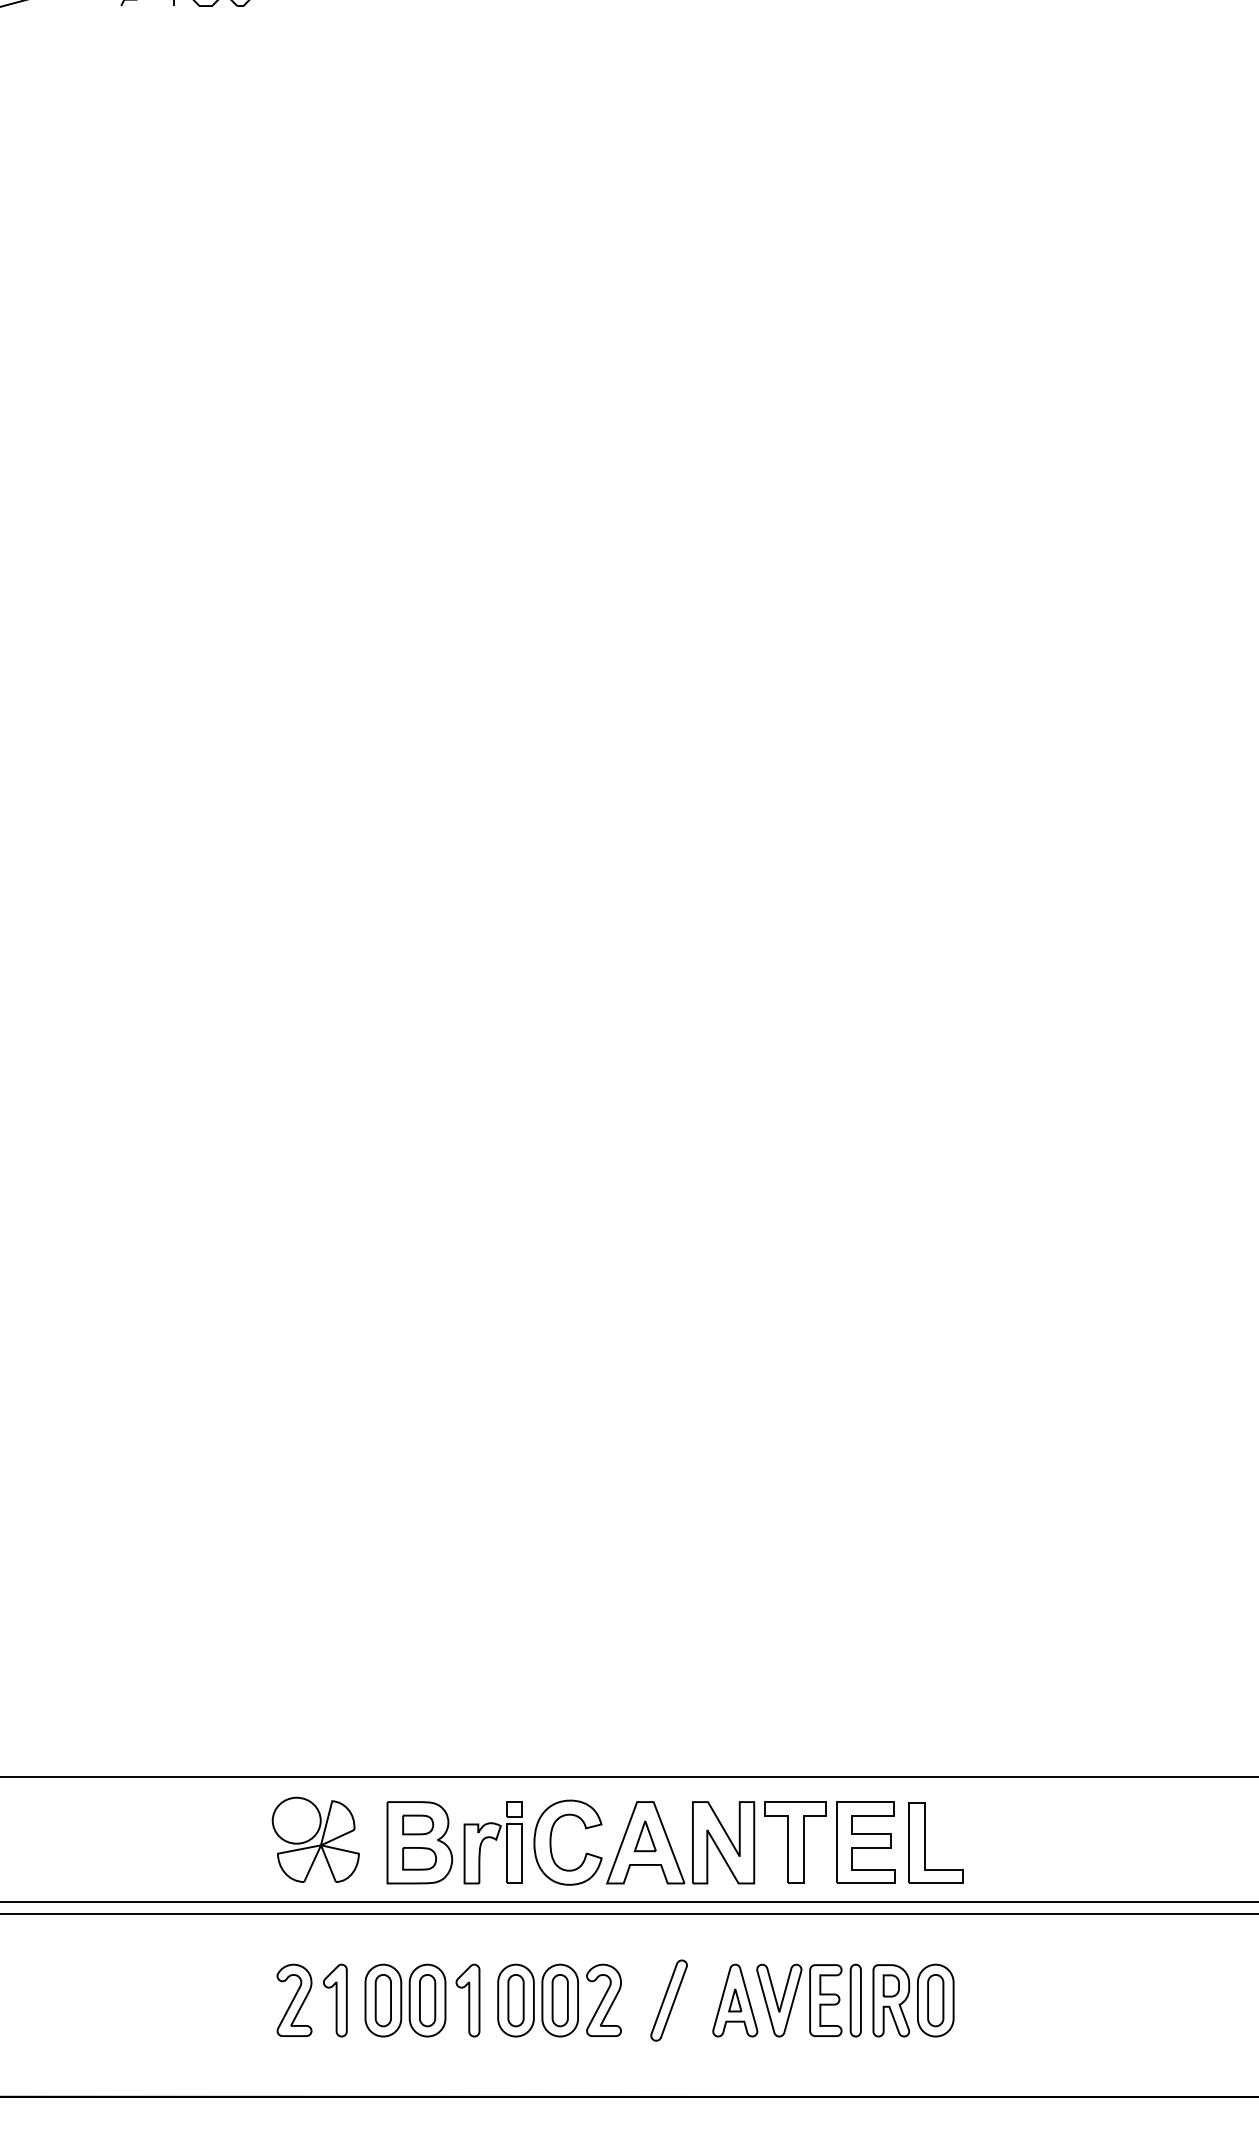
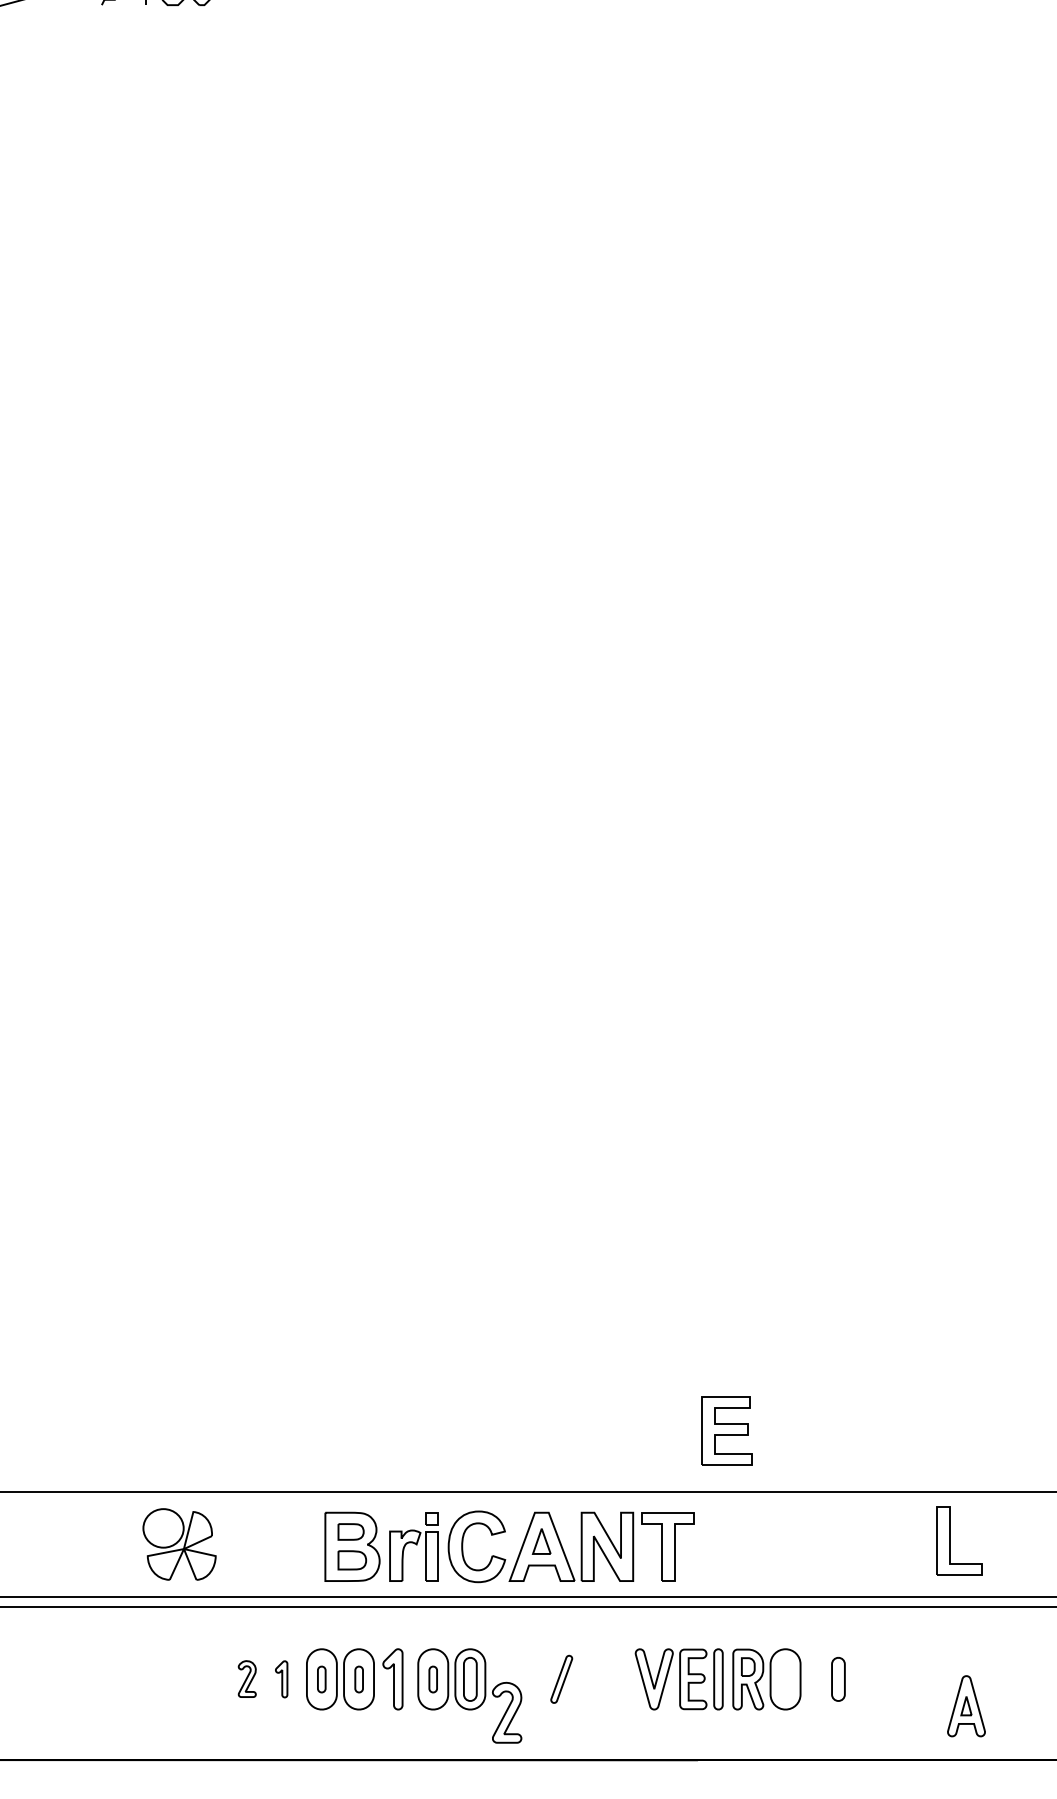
part: (315, 1839) -> (179, 1544), moved
part: (865, 1842) -> (726, 1430), moved
part: (925, 1842) -> (950, 1540), moved
part: (294, 1999) -> (247, 1678), size x0.6
part: (603, 1999) -> (506, 1712), moved
part: (335, 2000) -> (281, 1679), size x0.6
part: (382, 2000) -> (321, 1679), size x0.6
part: (427, 2000) -> (358, 1679), size x0.6
part: (515, 2000) -> (432, 1679), size x0.6
part: (668, 2000) -> (561, 1679), size x0.7
part: (735, 2000) -> (966, 1706), moved
part: (935, 2000) -> (838, 1679), moved

